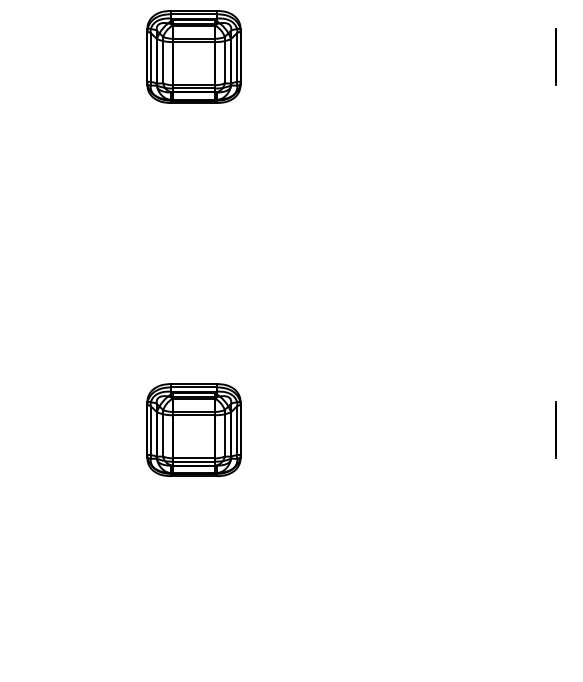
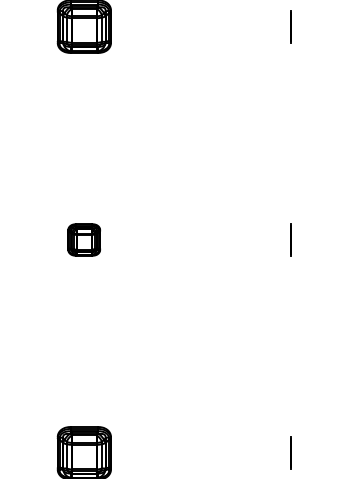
part: (192, 429) -> (83, 239), size x0.6

